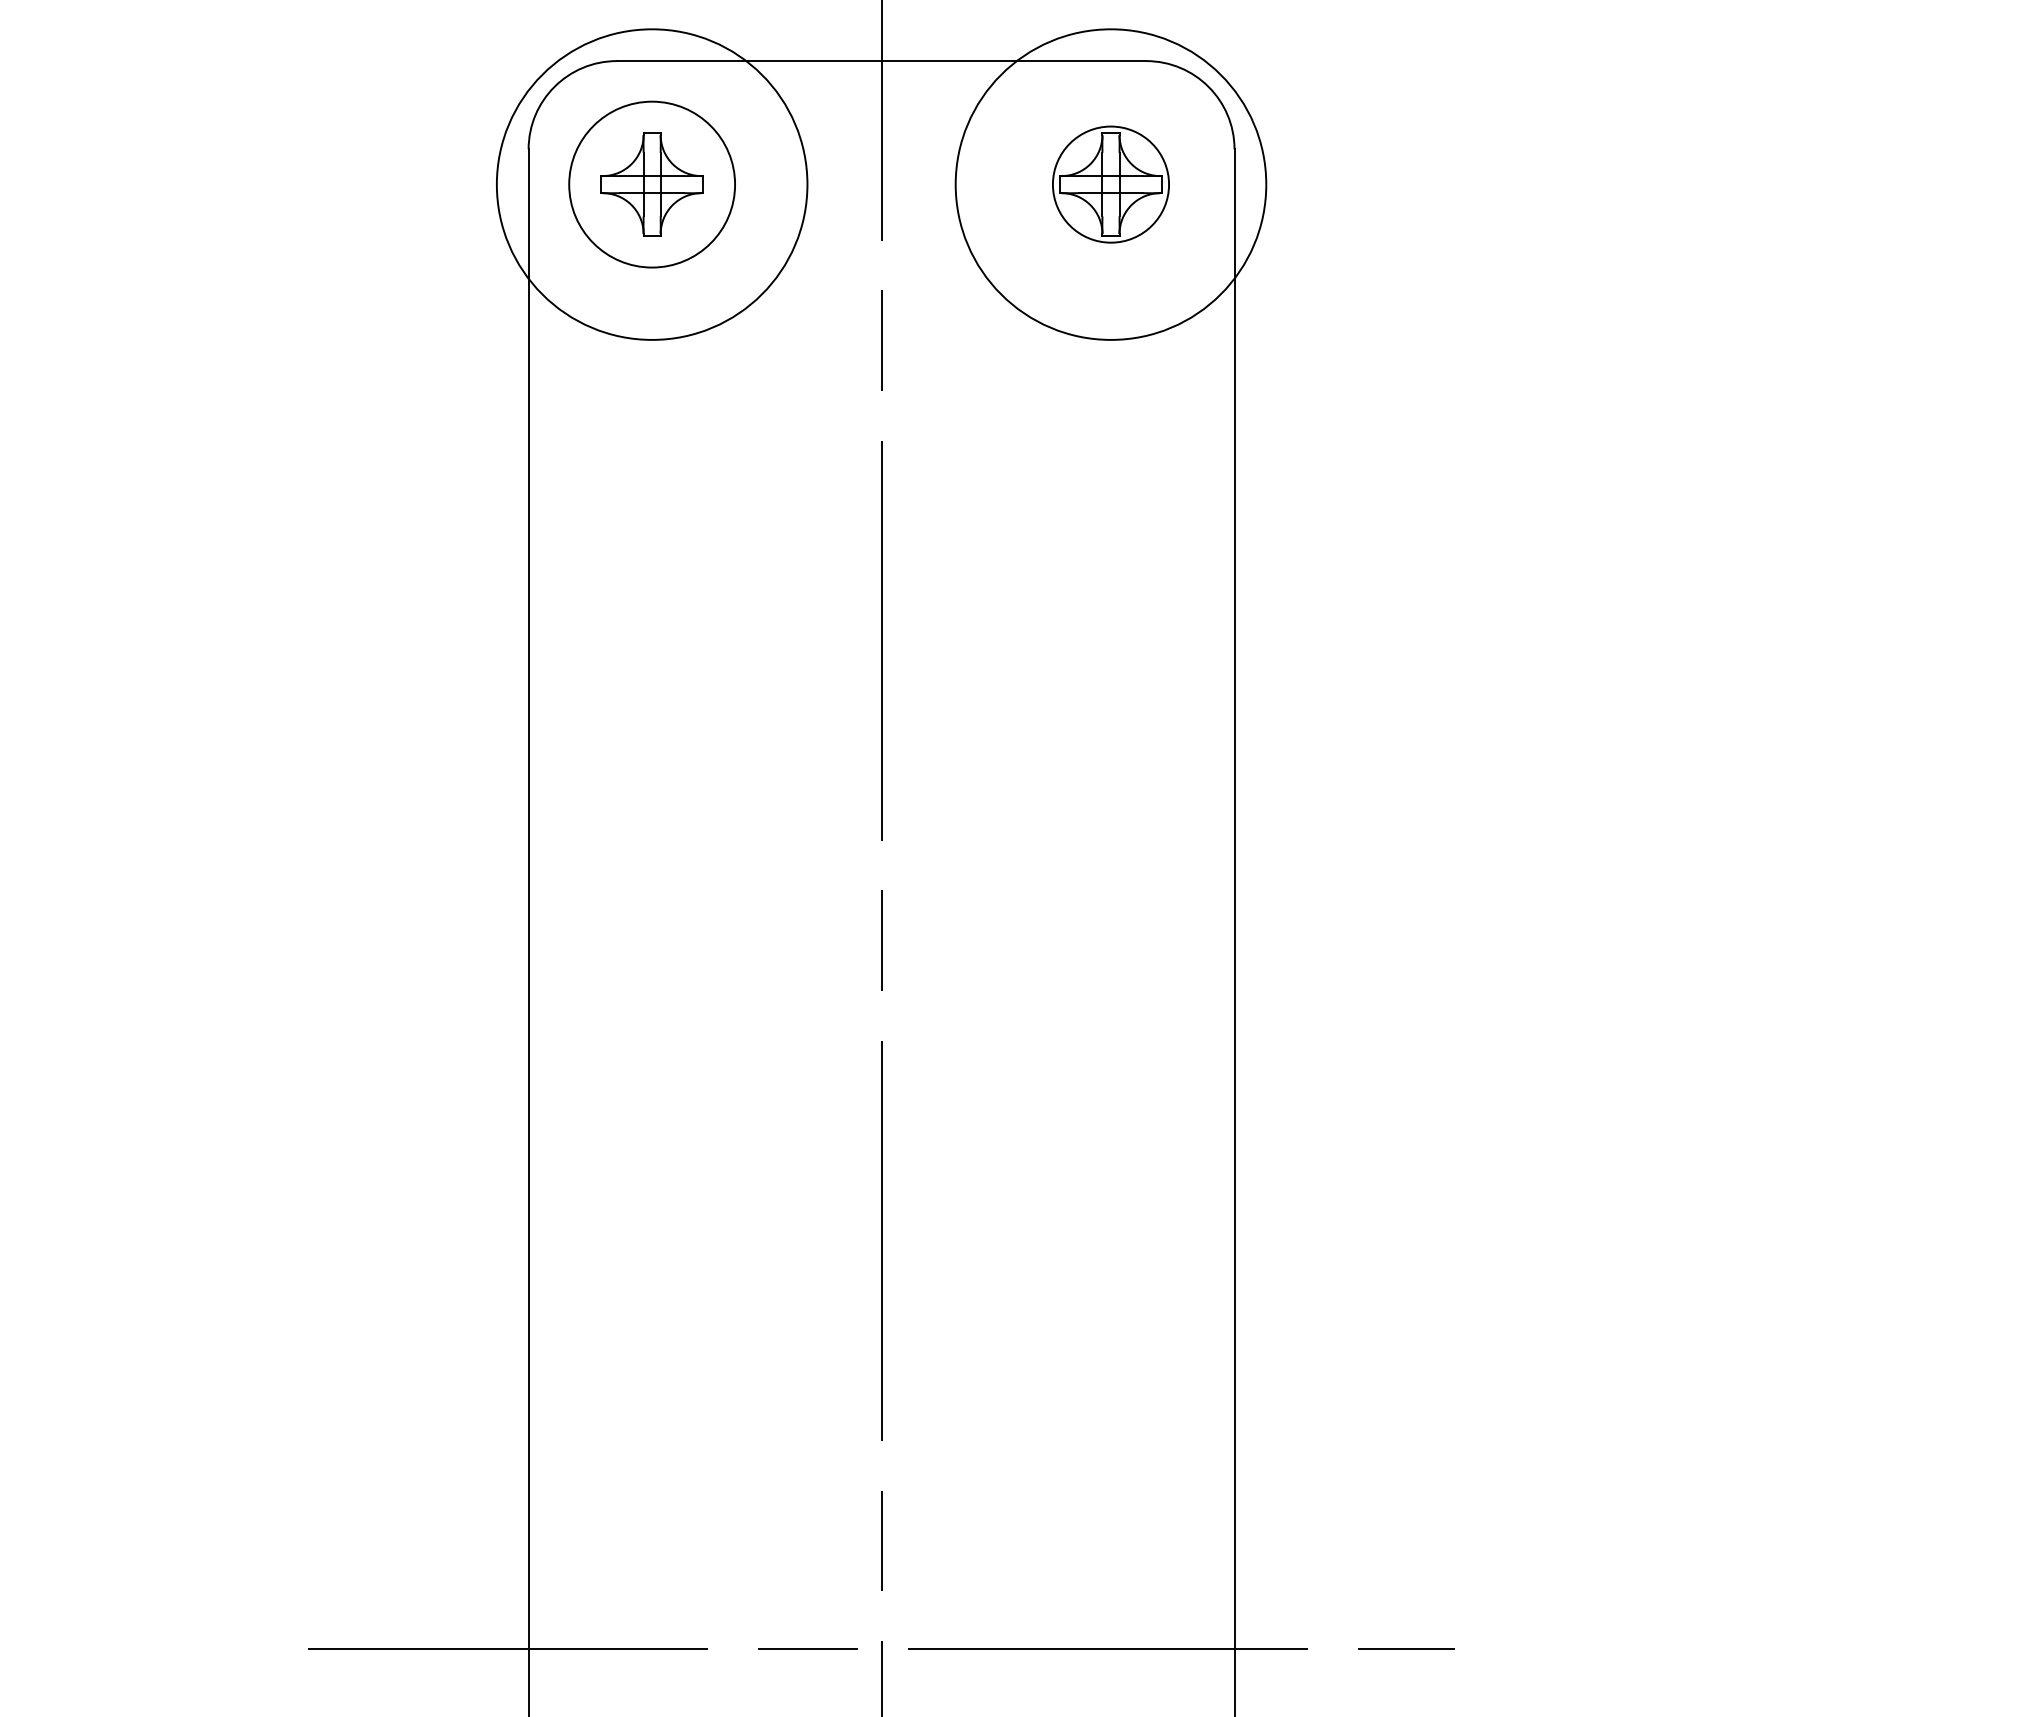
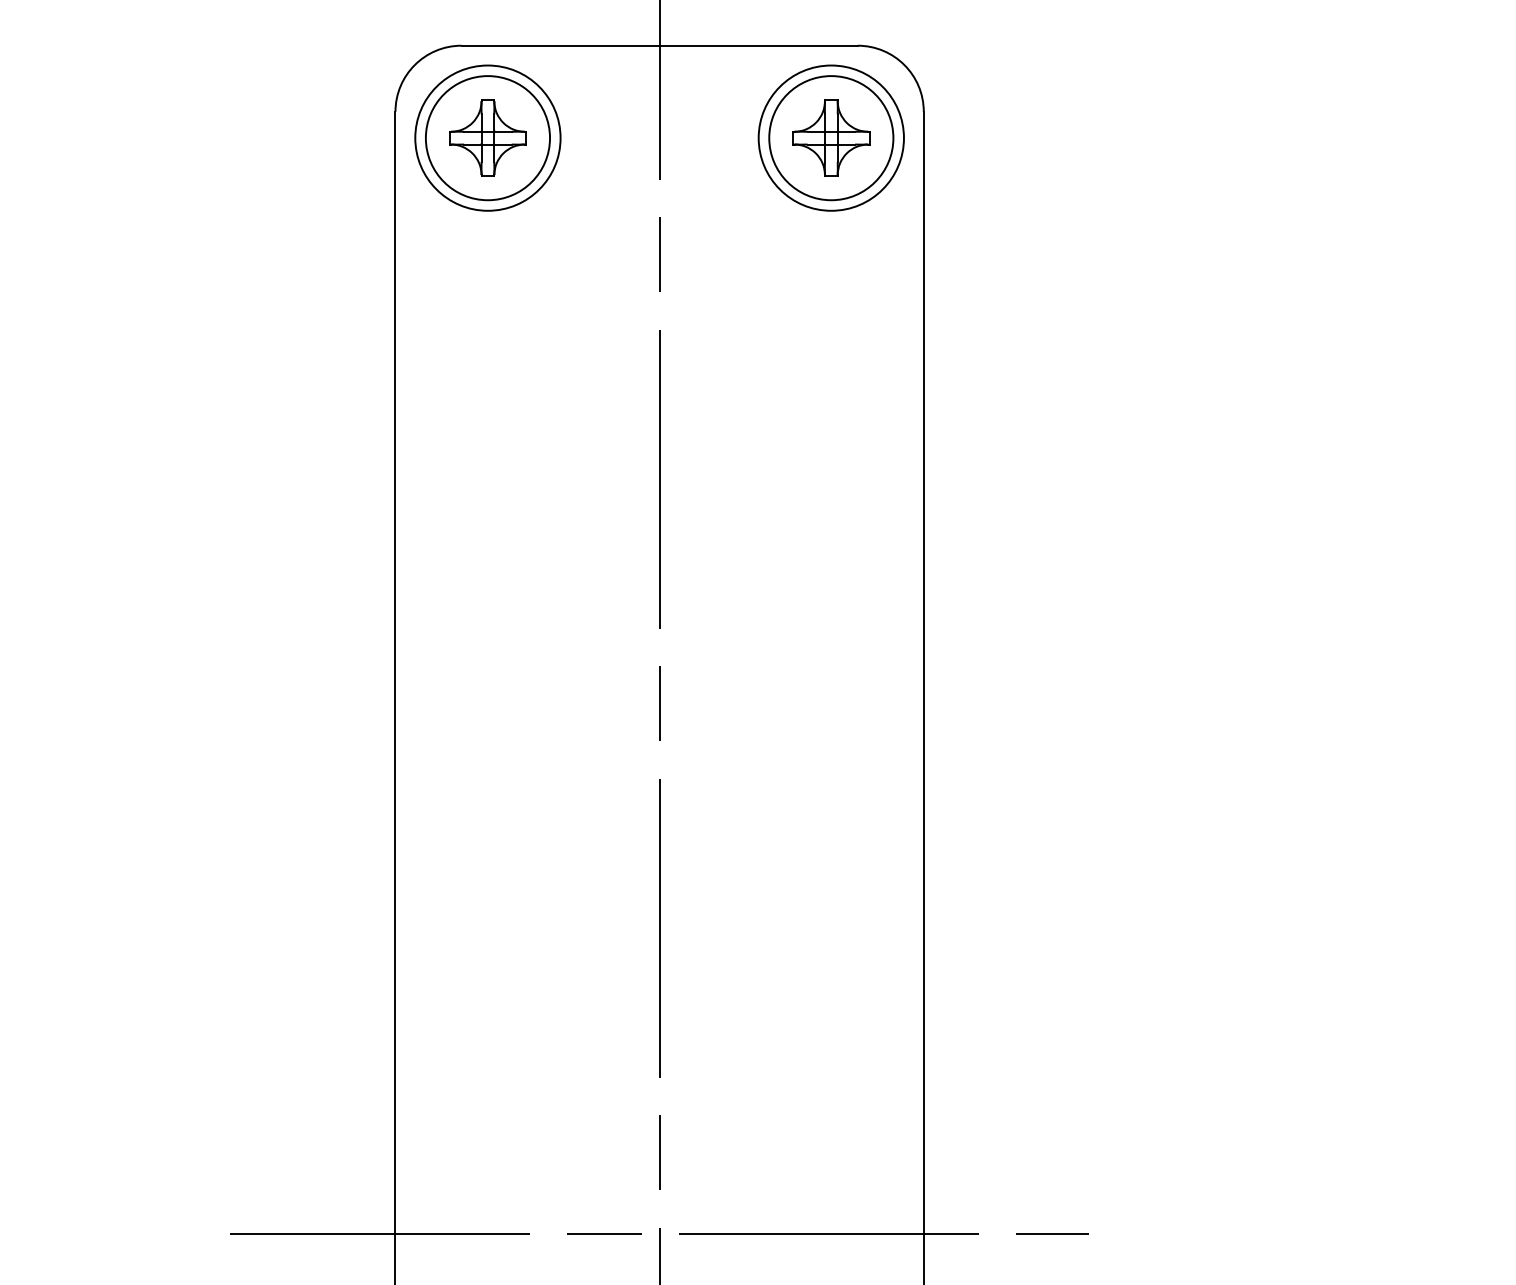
circle: (652, 184) -> (488, 138), size x0.62
circle: (1110, 184) -> (830, 138), size x0.62
circle: (1110, 184) -> (830, 138), size x1.43

